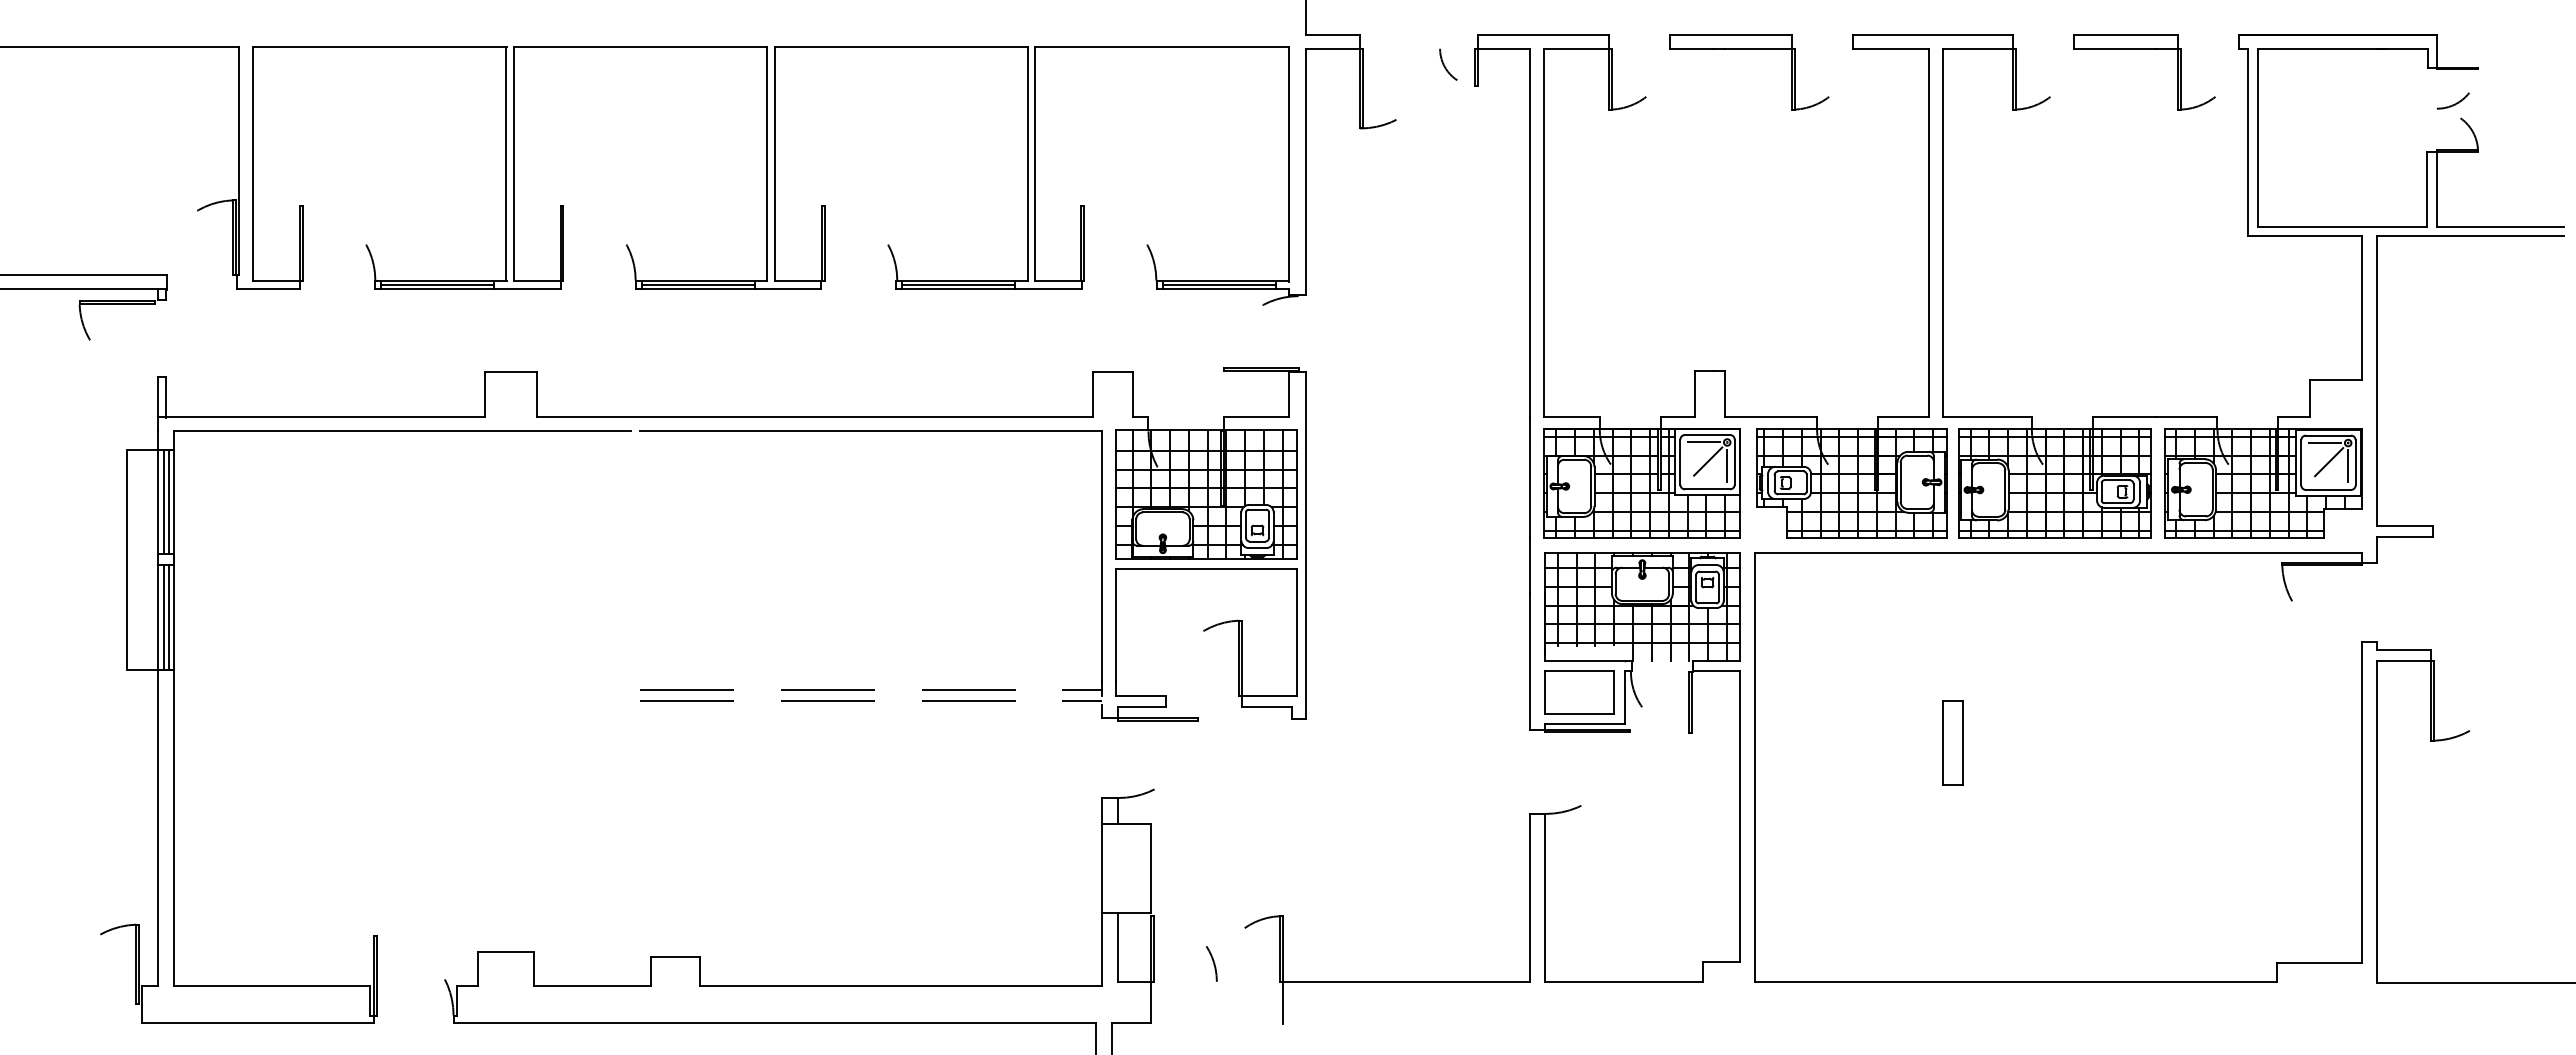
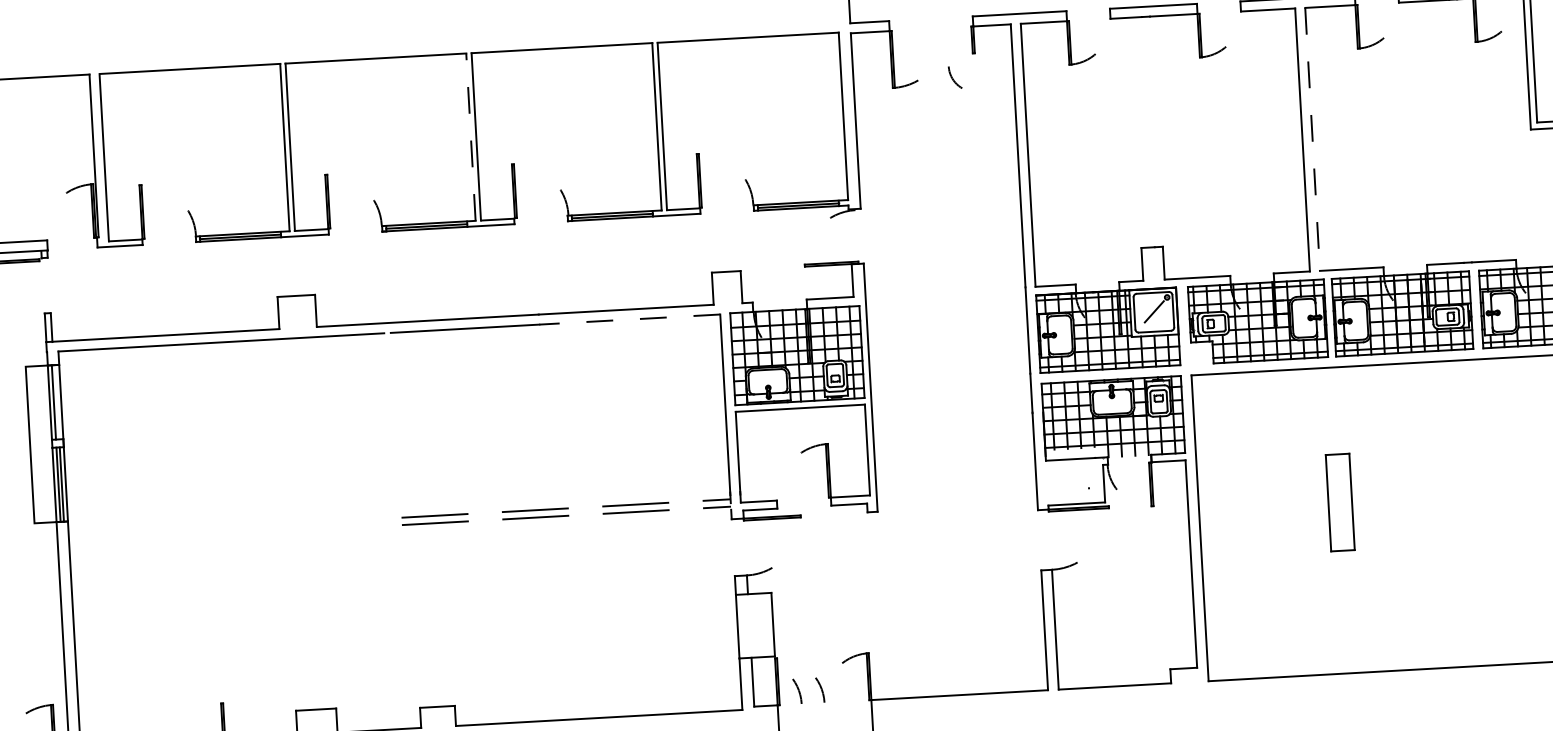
arc: (1445, 65) -> (953, 78), moved
line: (767, 163) -> (471, 136), solid -> dashed
line: (1942, 233) -> (1312, 139), solid -> dashed
line: (974, 431) -> (629, 319), solid -> dashed
line: (1703, 442) -> (1150, 298), removed
line: (1727, 465) -> (1168, 313), removed
line: (168, 502) -> (57, 402), removed
part: (1579, 692) -> (1071, 481), removed
part: (1952, 742) -> (1339, 502), size x1.6
arc: (1181, 963) -> (798, 691), added

